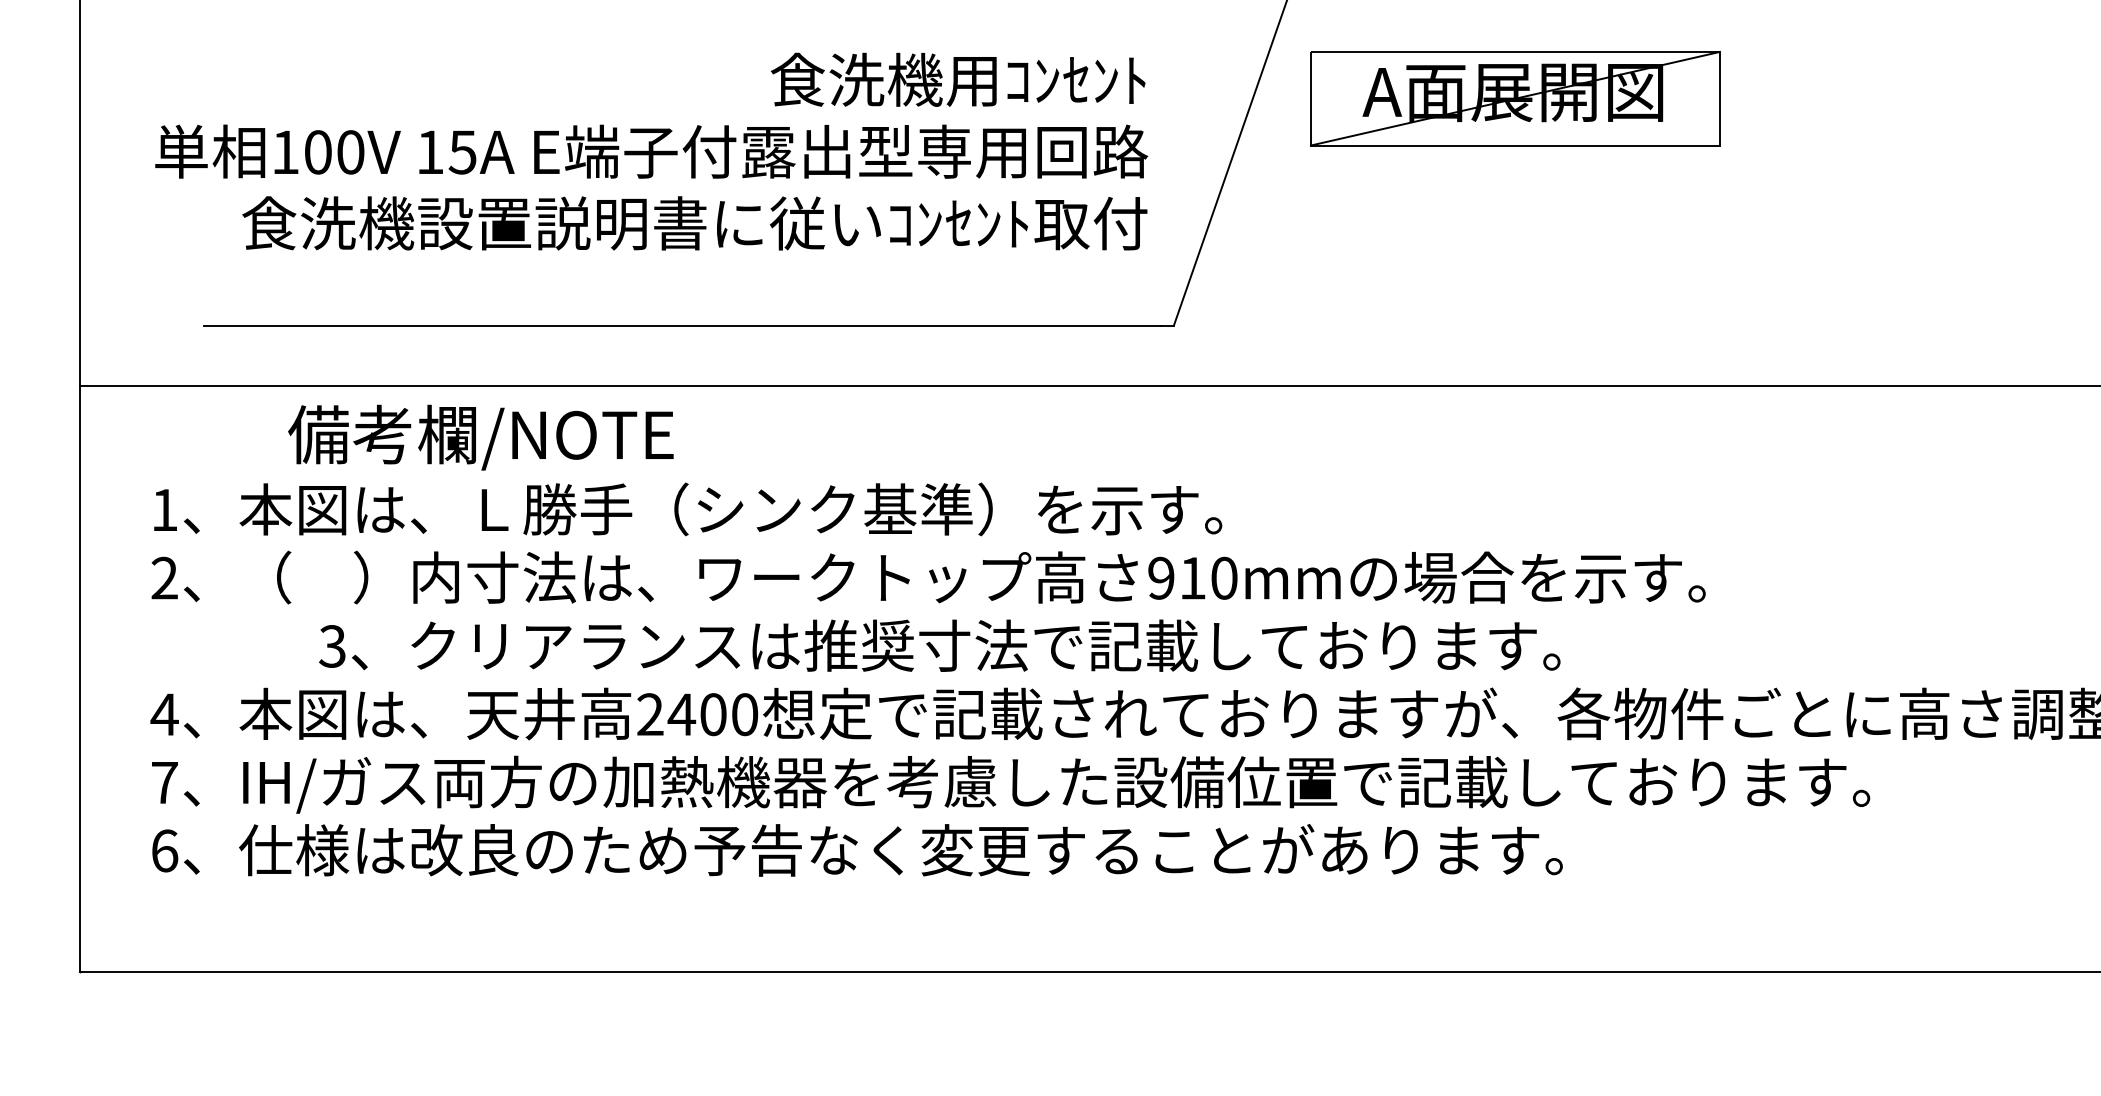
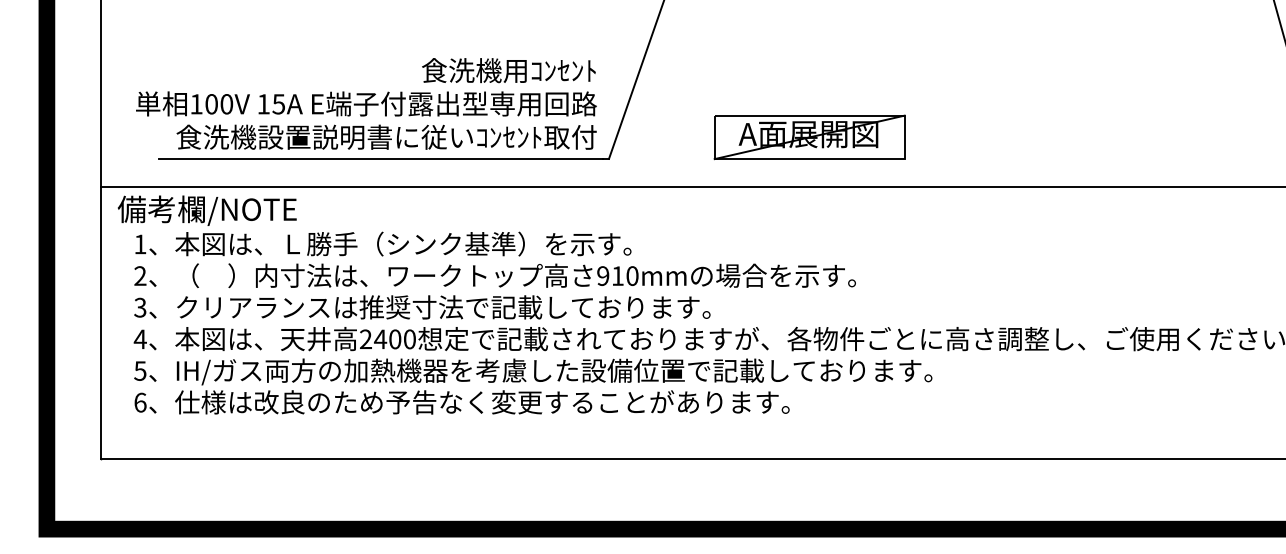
part: (1515, 98) -> (809, 137), moved
text: (651, 150) -> (366, 103), moved
text: (481, 437) -> (207, 210), moved
text: (940, 645) -> (422, 307), moved
text: (164, 781) -> (140, 370), 7 -> 5

